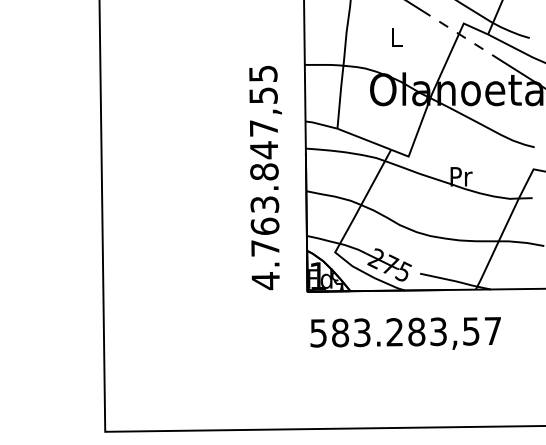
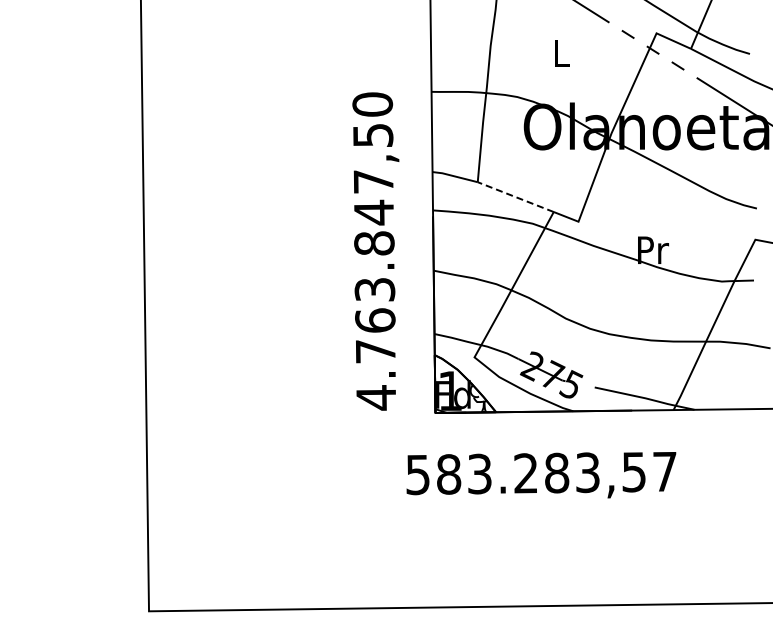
text: (263, 73) -> (372, 104), 4.763.847,55 -> 4.763.847,50
line: (364, 139) -> (515, 197), solid -> dashed
text: (405, 333) -> (541, 475), moved

